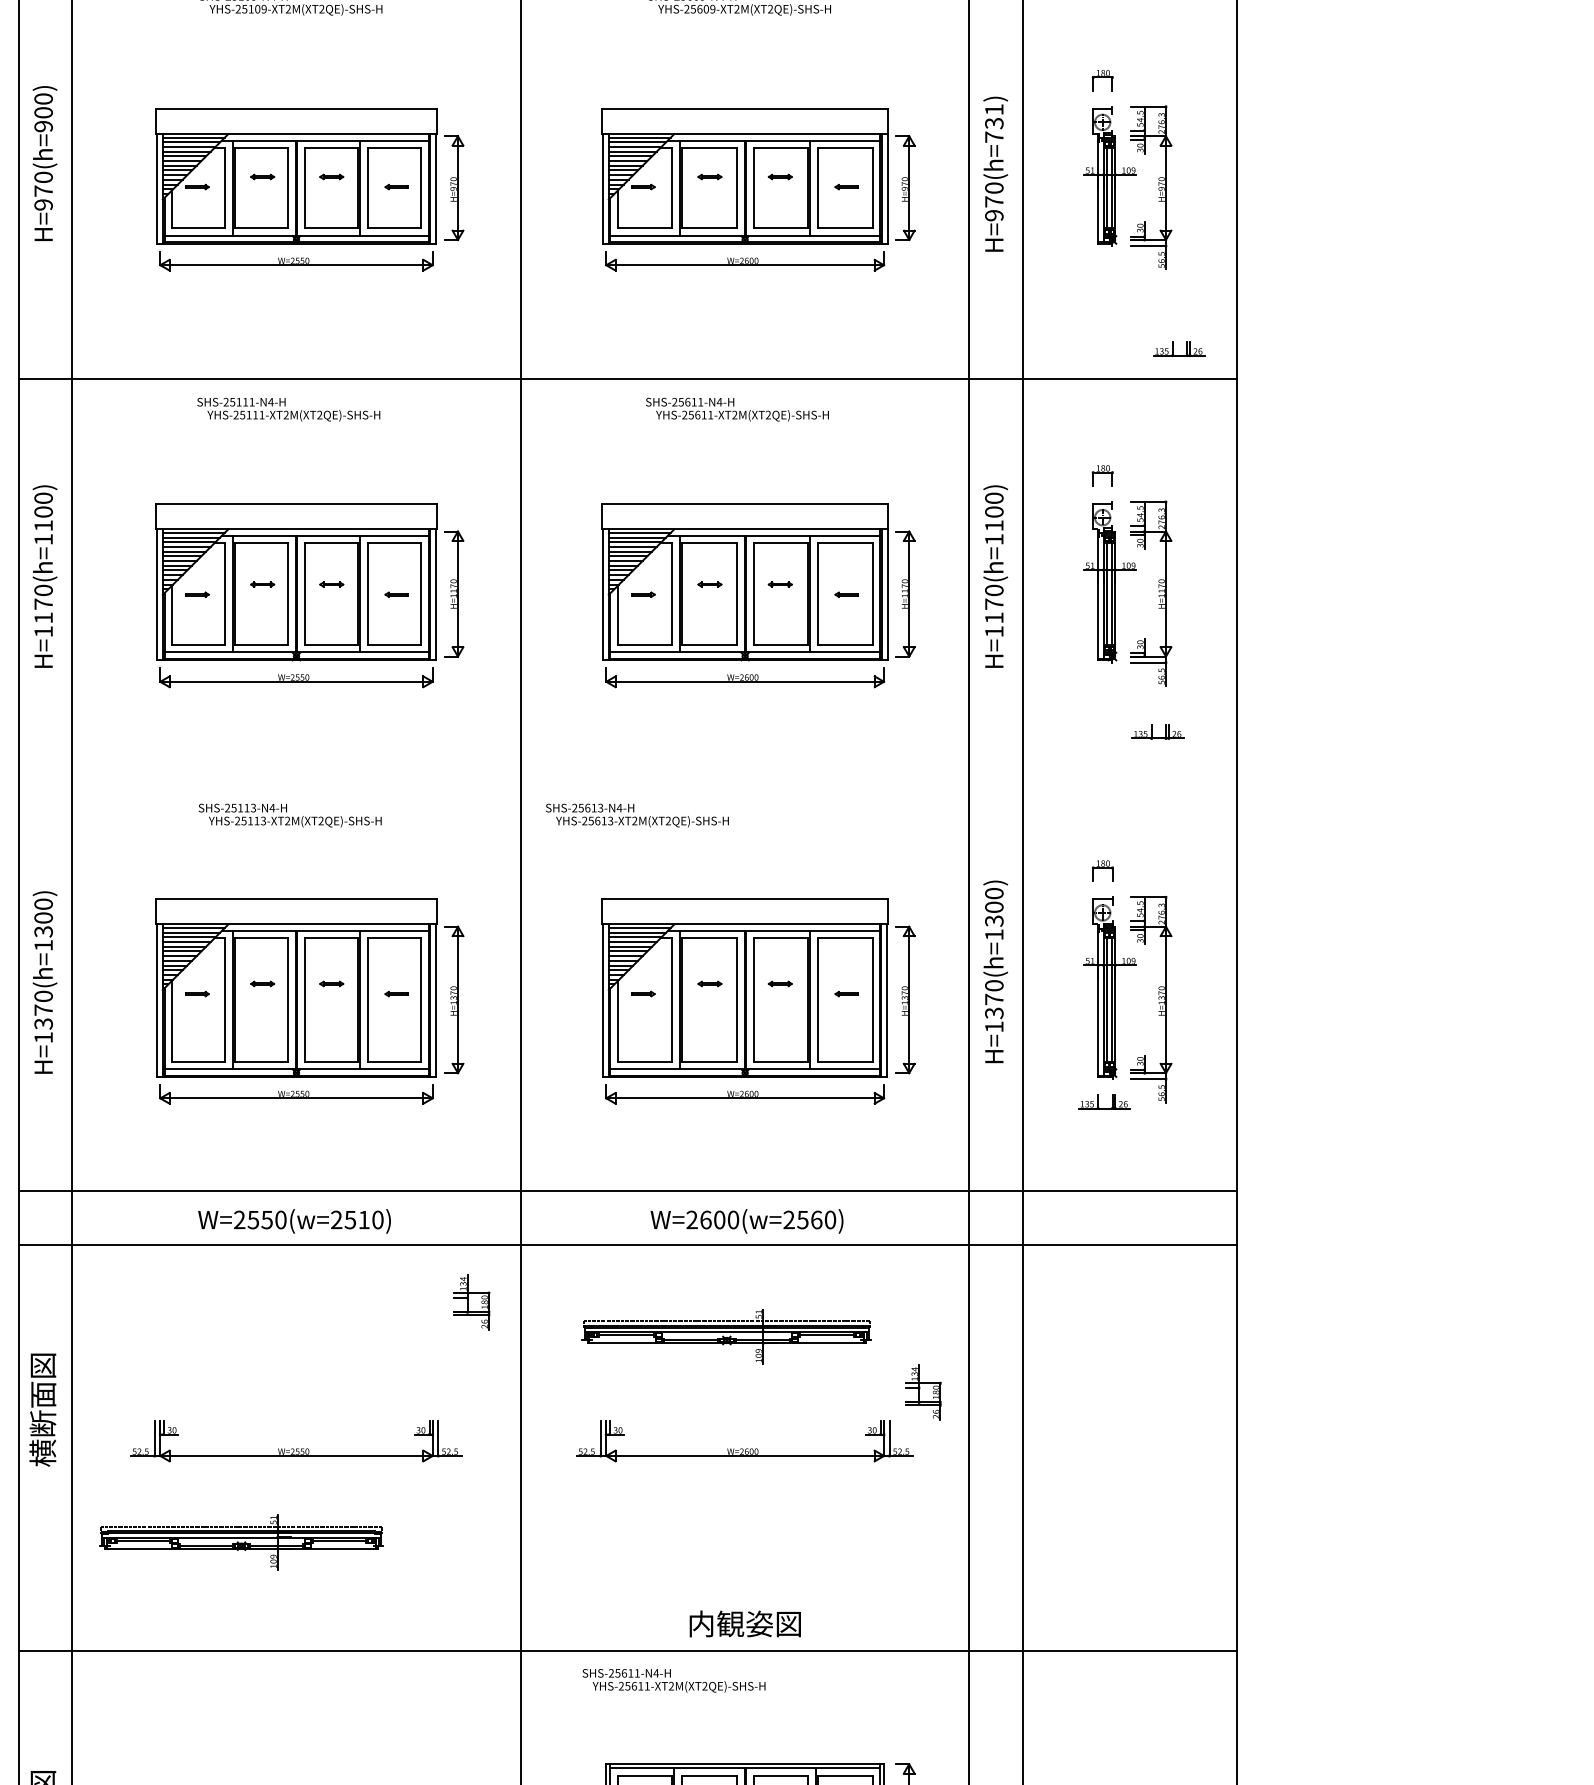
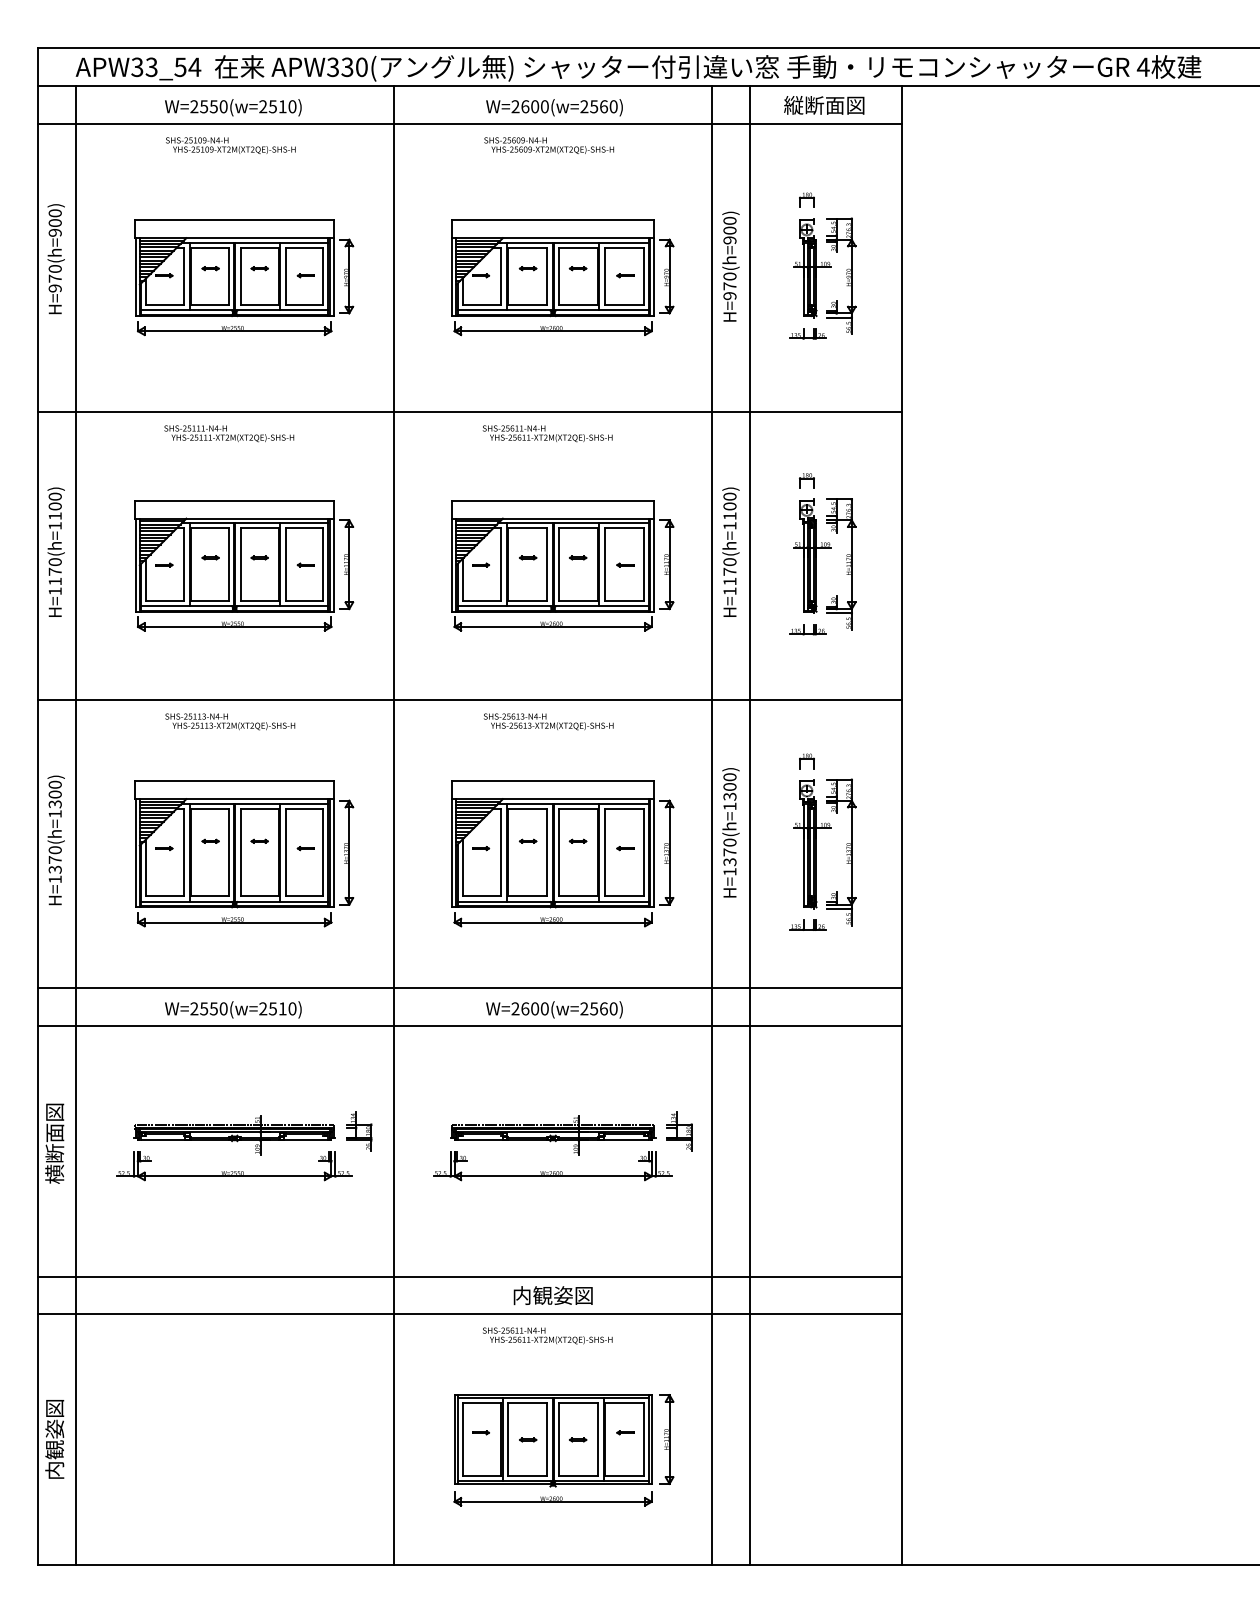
text: (993, 123) -> (729, 230), H=970(h=731) -> H=970(h=900)
part: (1178, 348) -> (807, 333), moved
part: (1157, 731) -> (807, 629), moved
line: (627, 785) -> (469, 700), added
text: (637, 815) -> (548, 721), moved
part: (472, 1302) -> (359, 1131), moved
part: (727, 1336) -> (553, 1135), moved
part: (241, 1542) -> (234, 1135), moved
line: (627, 1597) -> (469, 1276), added
text: (673, 1680) -> (547, 1335), moved

